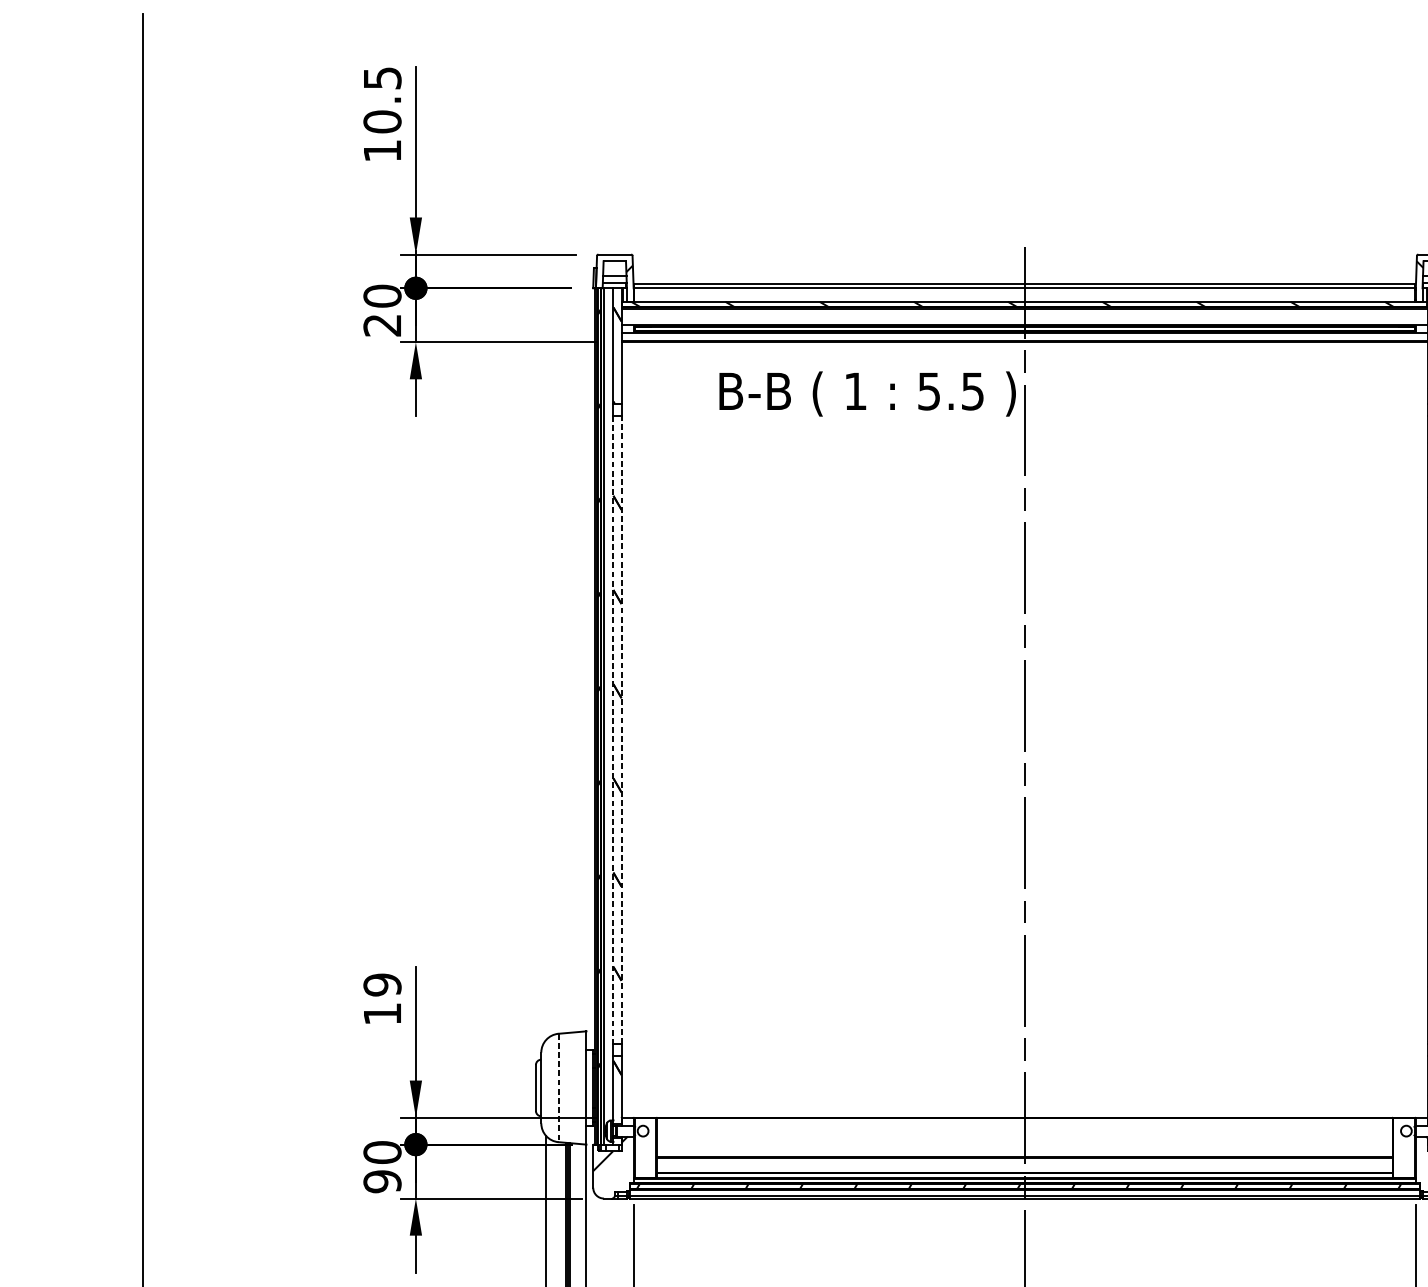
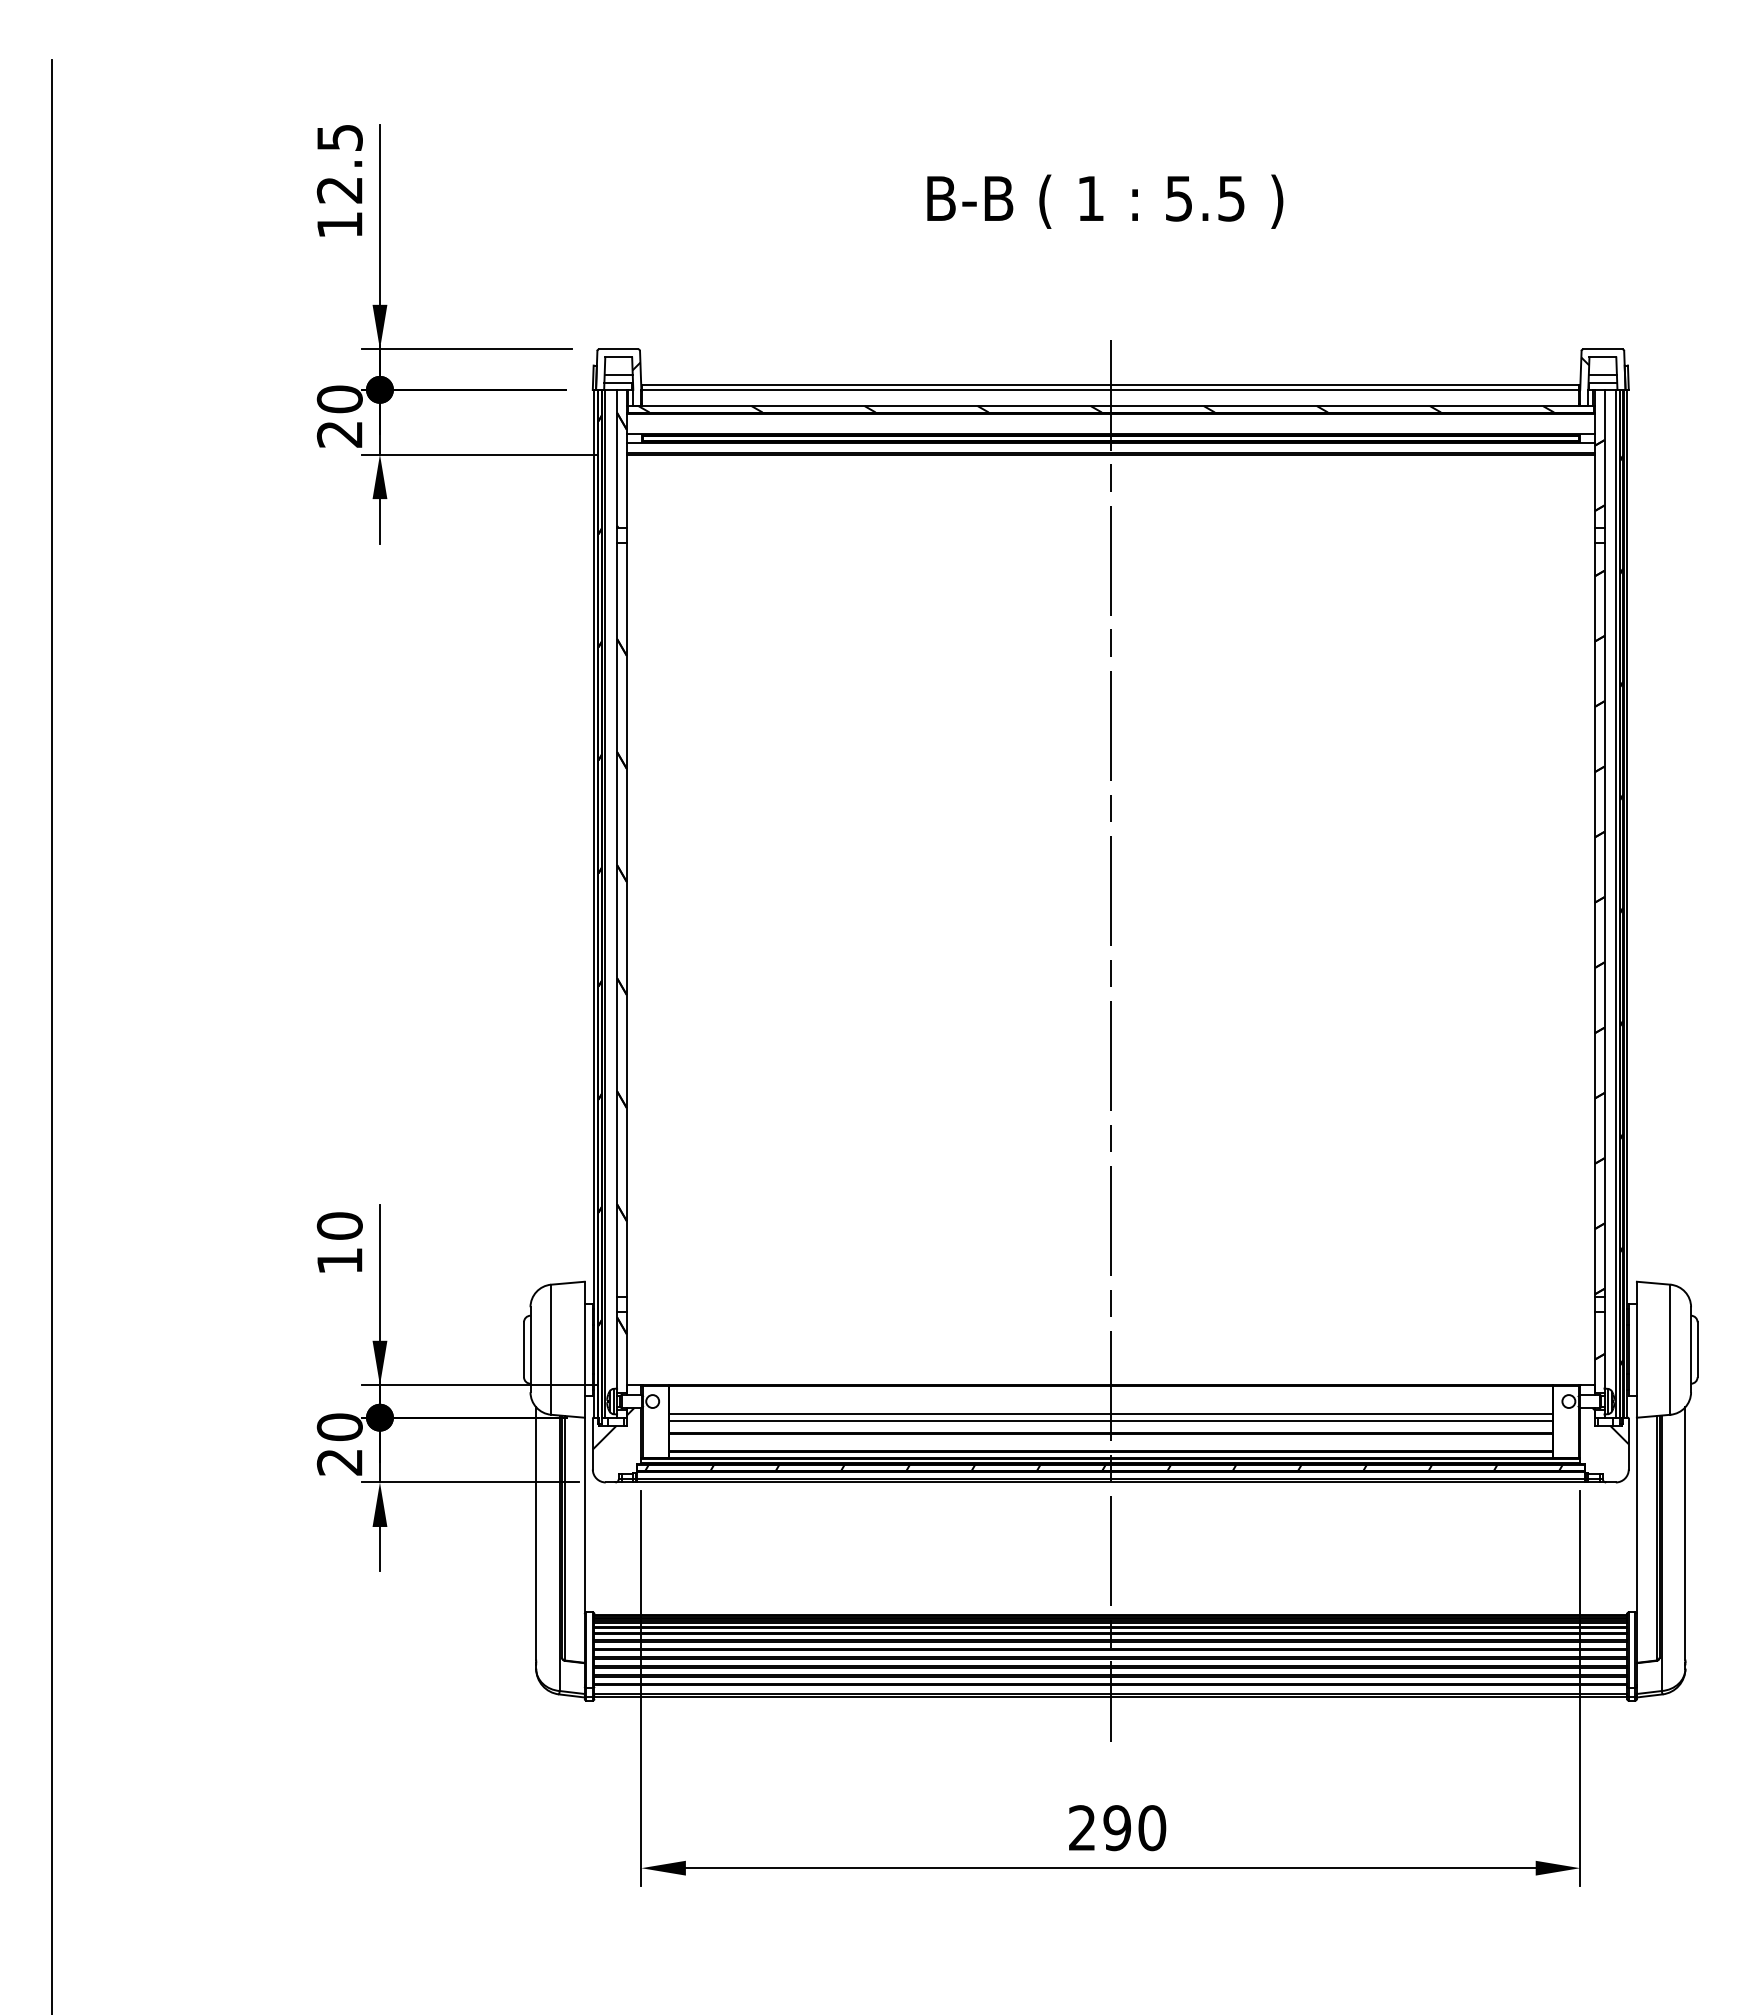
text: (382, 121) -> (339, 189), 10.5 -> 12.5
text: (867, 393) -> (1105, 201), moved
line: (621, 729) -> (626, 919), dashed -> solid
line: (613, 730) -> (617, 920), dashed -> solid
text: (382, 984) -> (339, 1225), 19 -> 10
line: (558, 1088) -> (551, 1350), dashed -> solid
line: (1024, 1141) -> (1110, 1414), added
line: (1024, 1146) -> (1110, 1420), added
text: (382, 1181) -> (339, 1462), 90 -> 20

